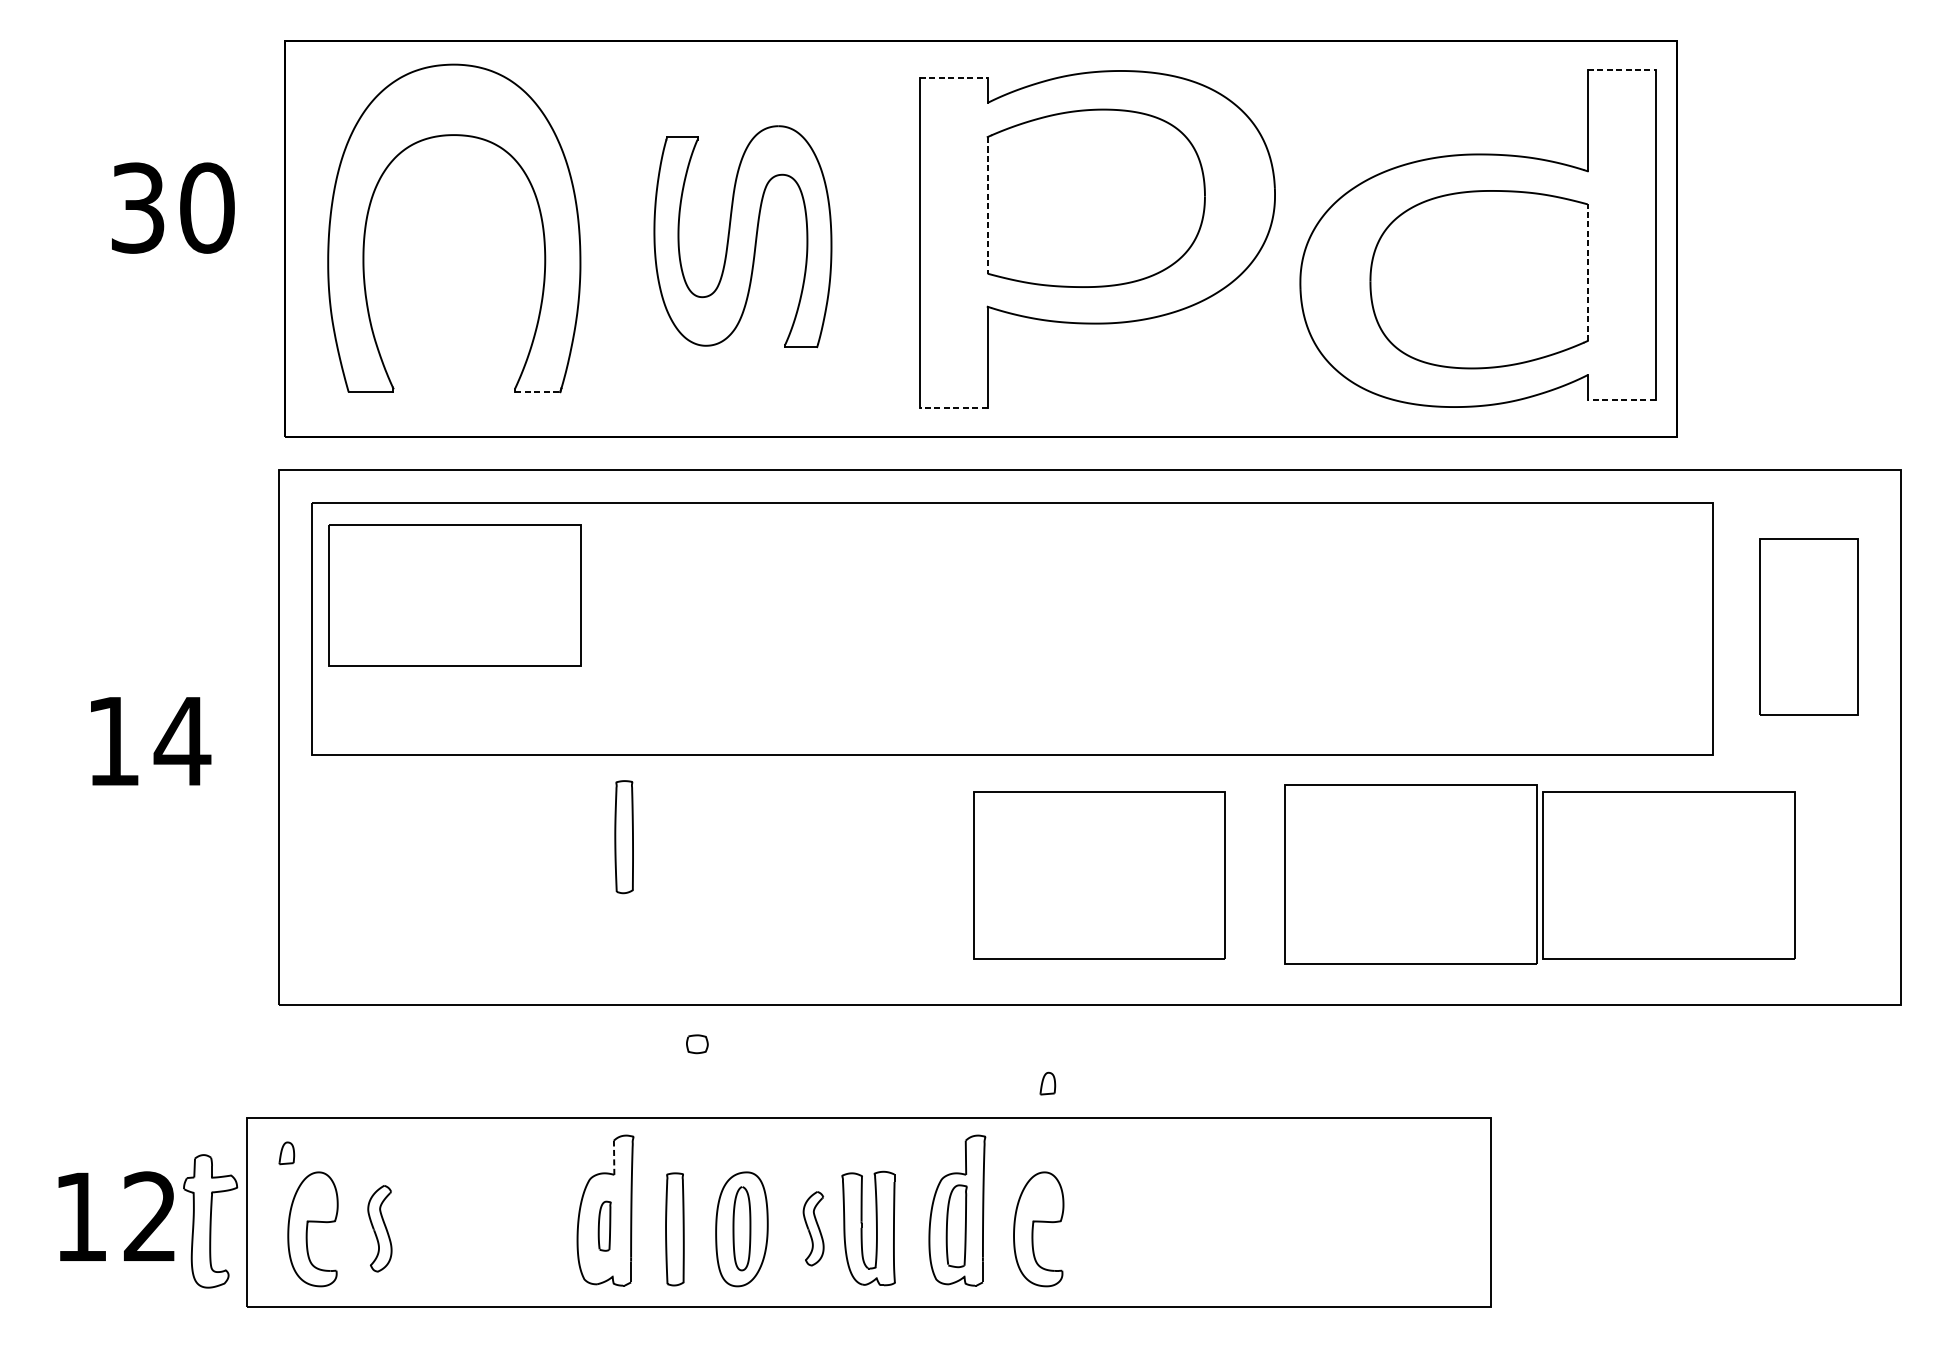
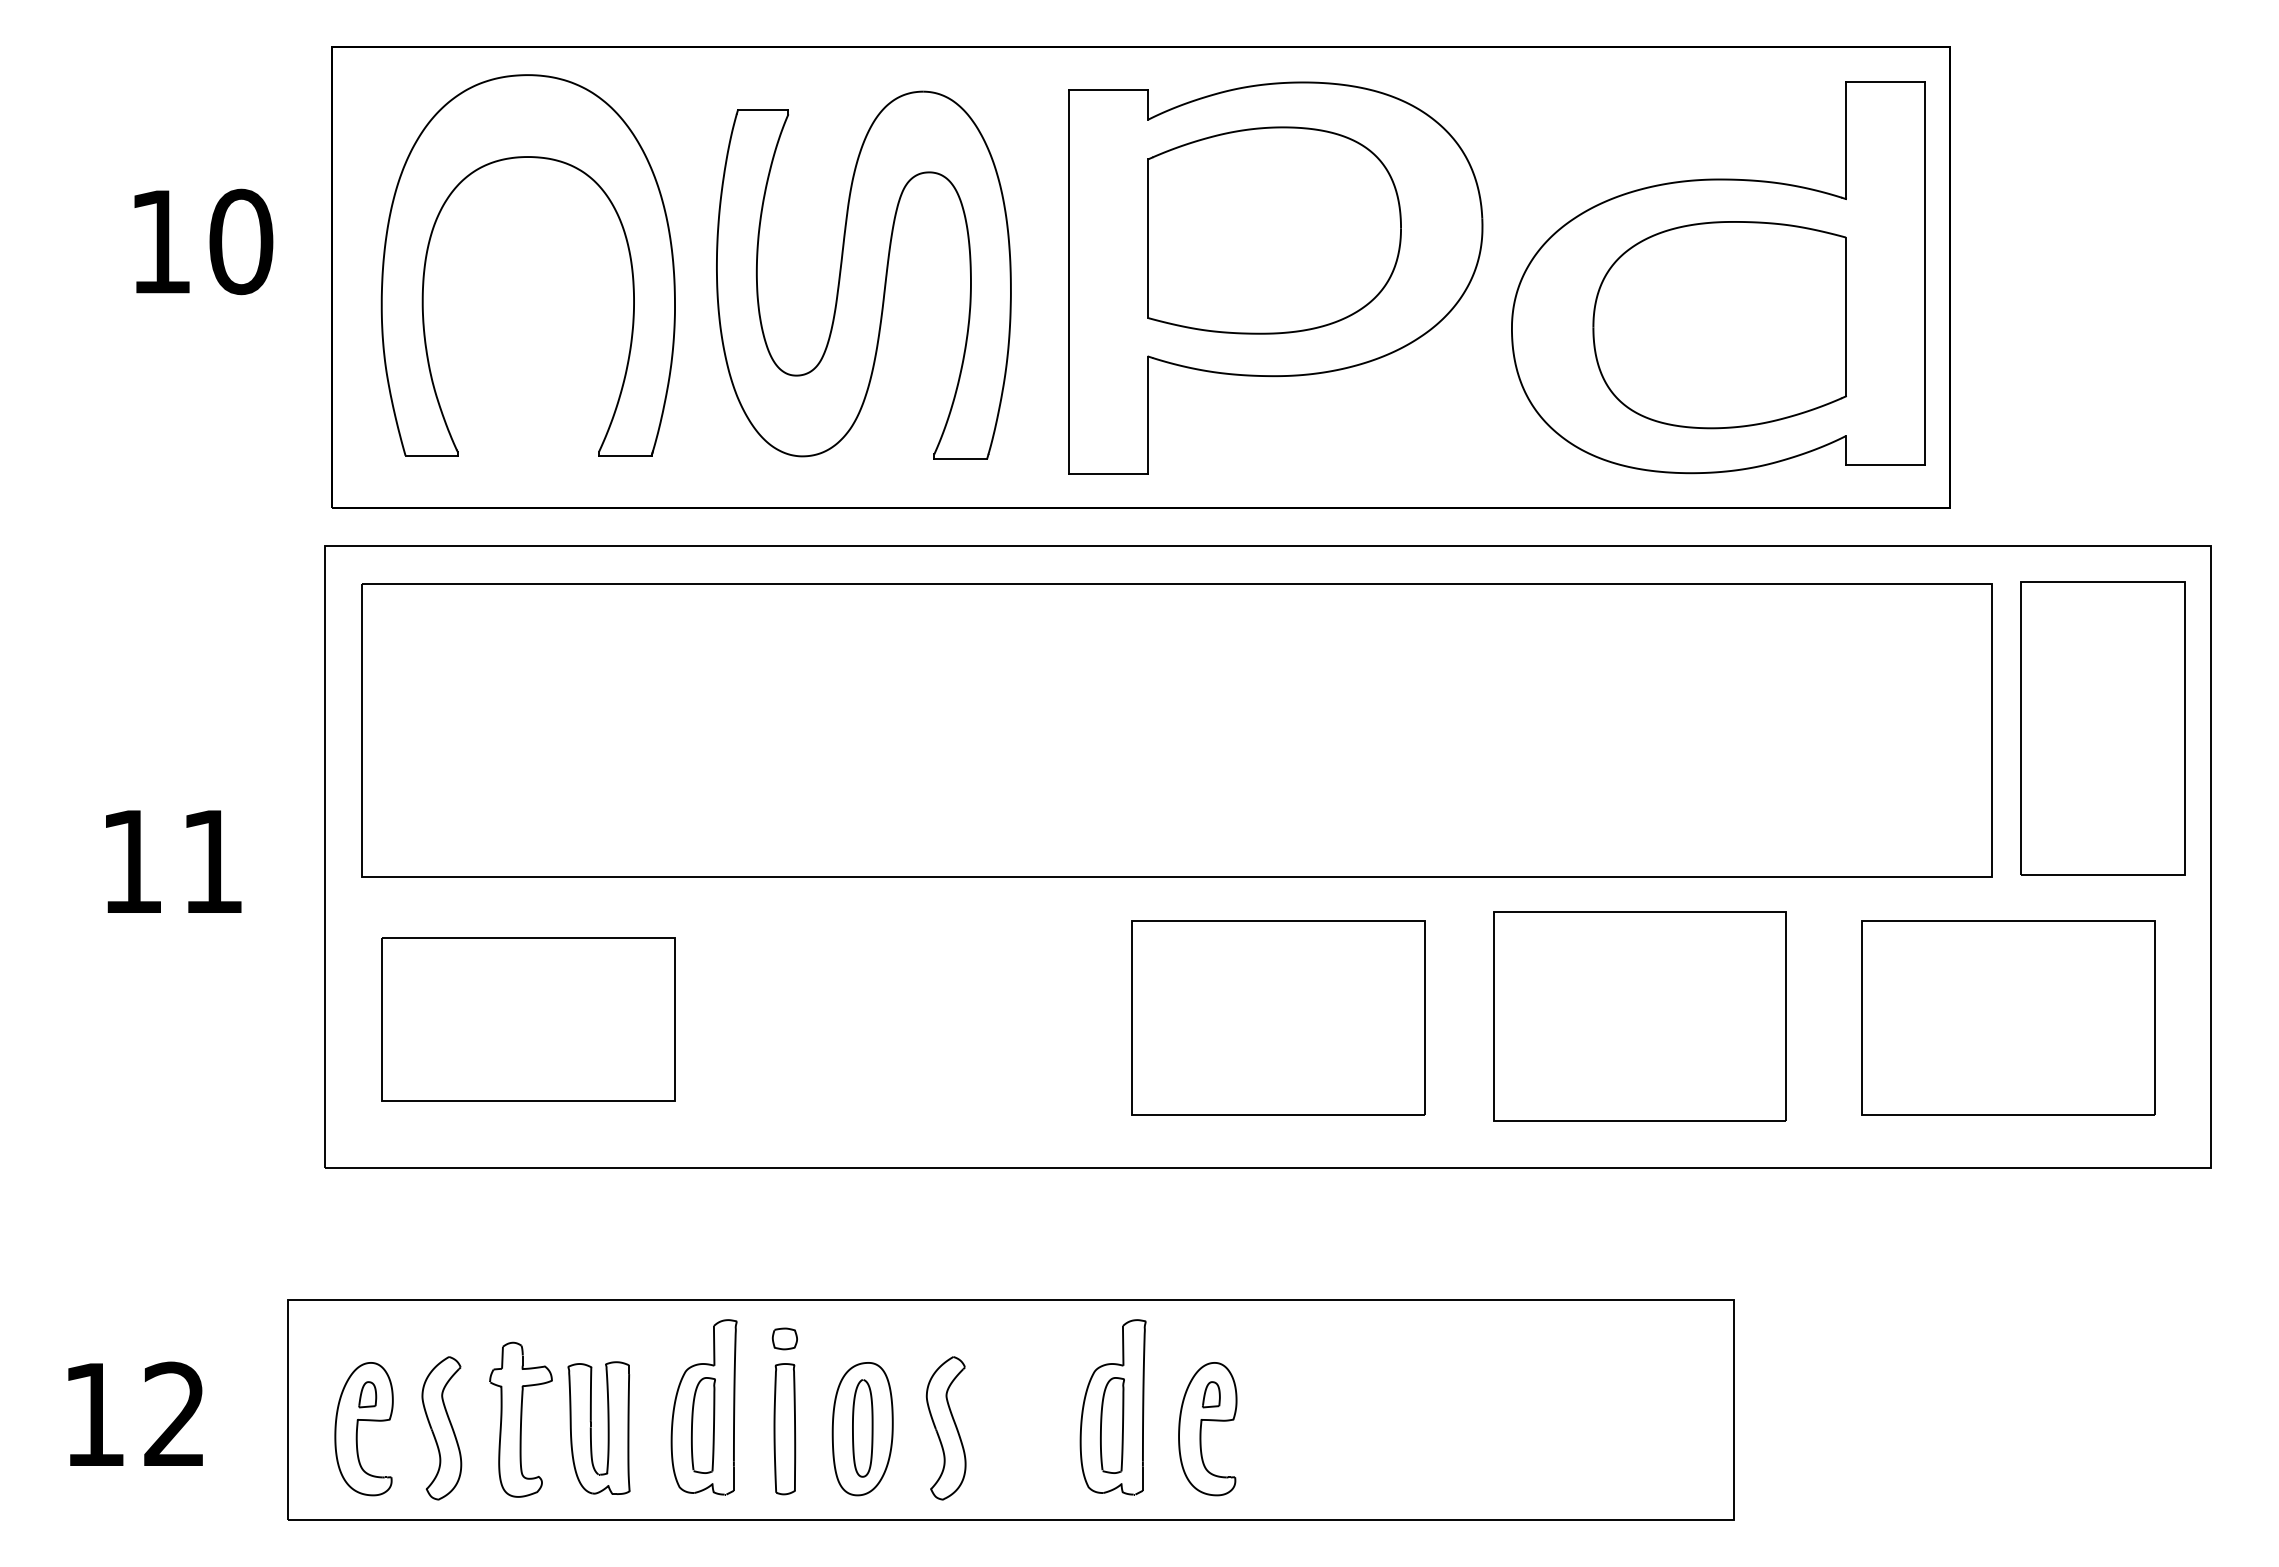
line: (1621, 70) -> (1885, 81), dashed -> solid
line: (953, 77) -> (1108, 90), dashed -> solid
line: (987, 206) -> (1148, 239), dashed -> solid
text: (137, 207) -> (160, 241), 30 -> 10
part: (742, 236) -> (863, 274), size x1.43
line: (1587, 272) -> (1845, 316), dashed -> solid
line: (537, 391) -> (625, 455), dashed -> solid
line: (1621, 400) -> (1885, 465), dashed -> solid
line: (953, 408) -> (1108, 474), dashed -> solid
part: (454, 595) -> (528, 1019), moved
part: (1808, 626) -> (2102, 728), size x1.43
text: (181, 741) -> (211, 861), 14 -> 11
part: (623, 837) -> (725, 973), removed
part: (1669, 875) -> (2008, 1017), moved
curve: (696, 1036) -> (784, 1329), moved
part: (1047, 1083) -> (1211, 1394), moved
part: (286, 1153) -> (367, 1394), moved
line: (614, 1157) -> (714, 1345), dashed -> solid
part: (210, 1221) -> (520, 1419), moved
part: (604, 1226) -> (702, 1425), size x1.67
part: (862, 1227) -> (591, 1427), moved
part: (379, 1228) -> (441, 1428), size x1.43
part: (813, 1228) -> (945, 1428), size x1.67

